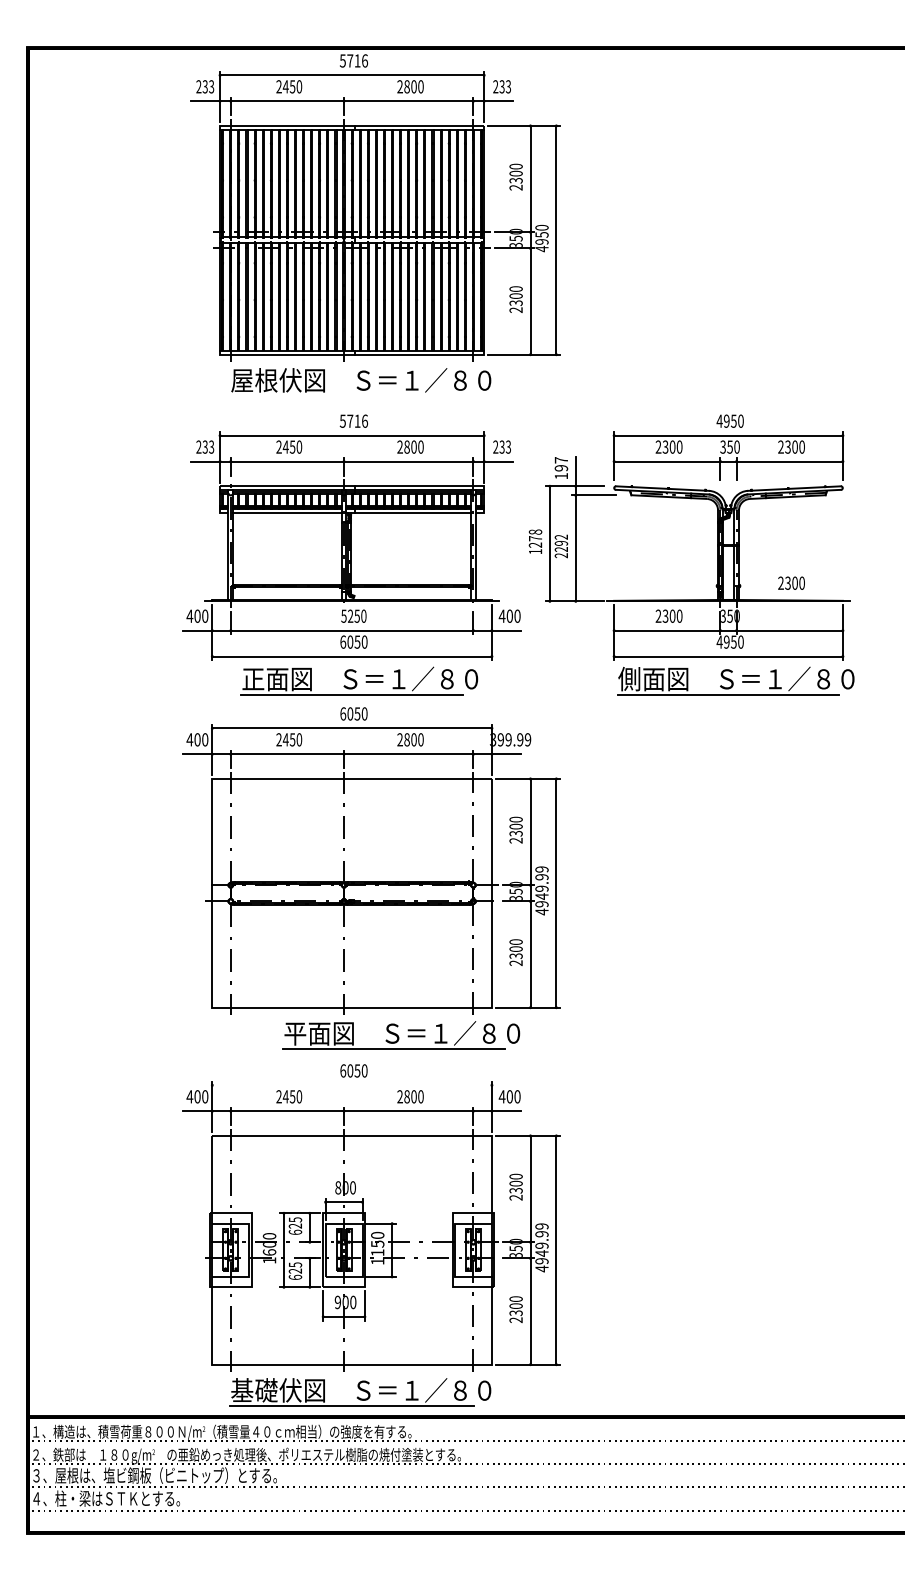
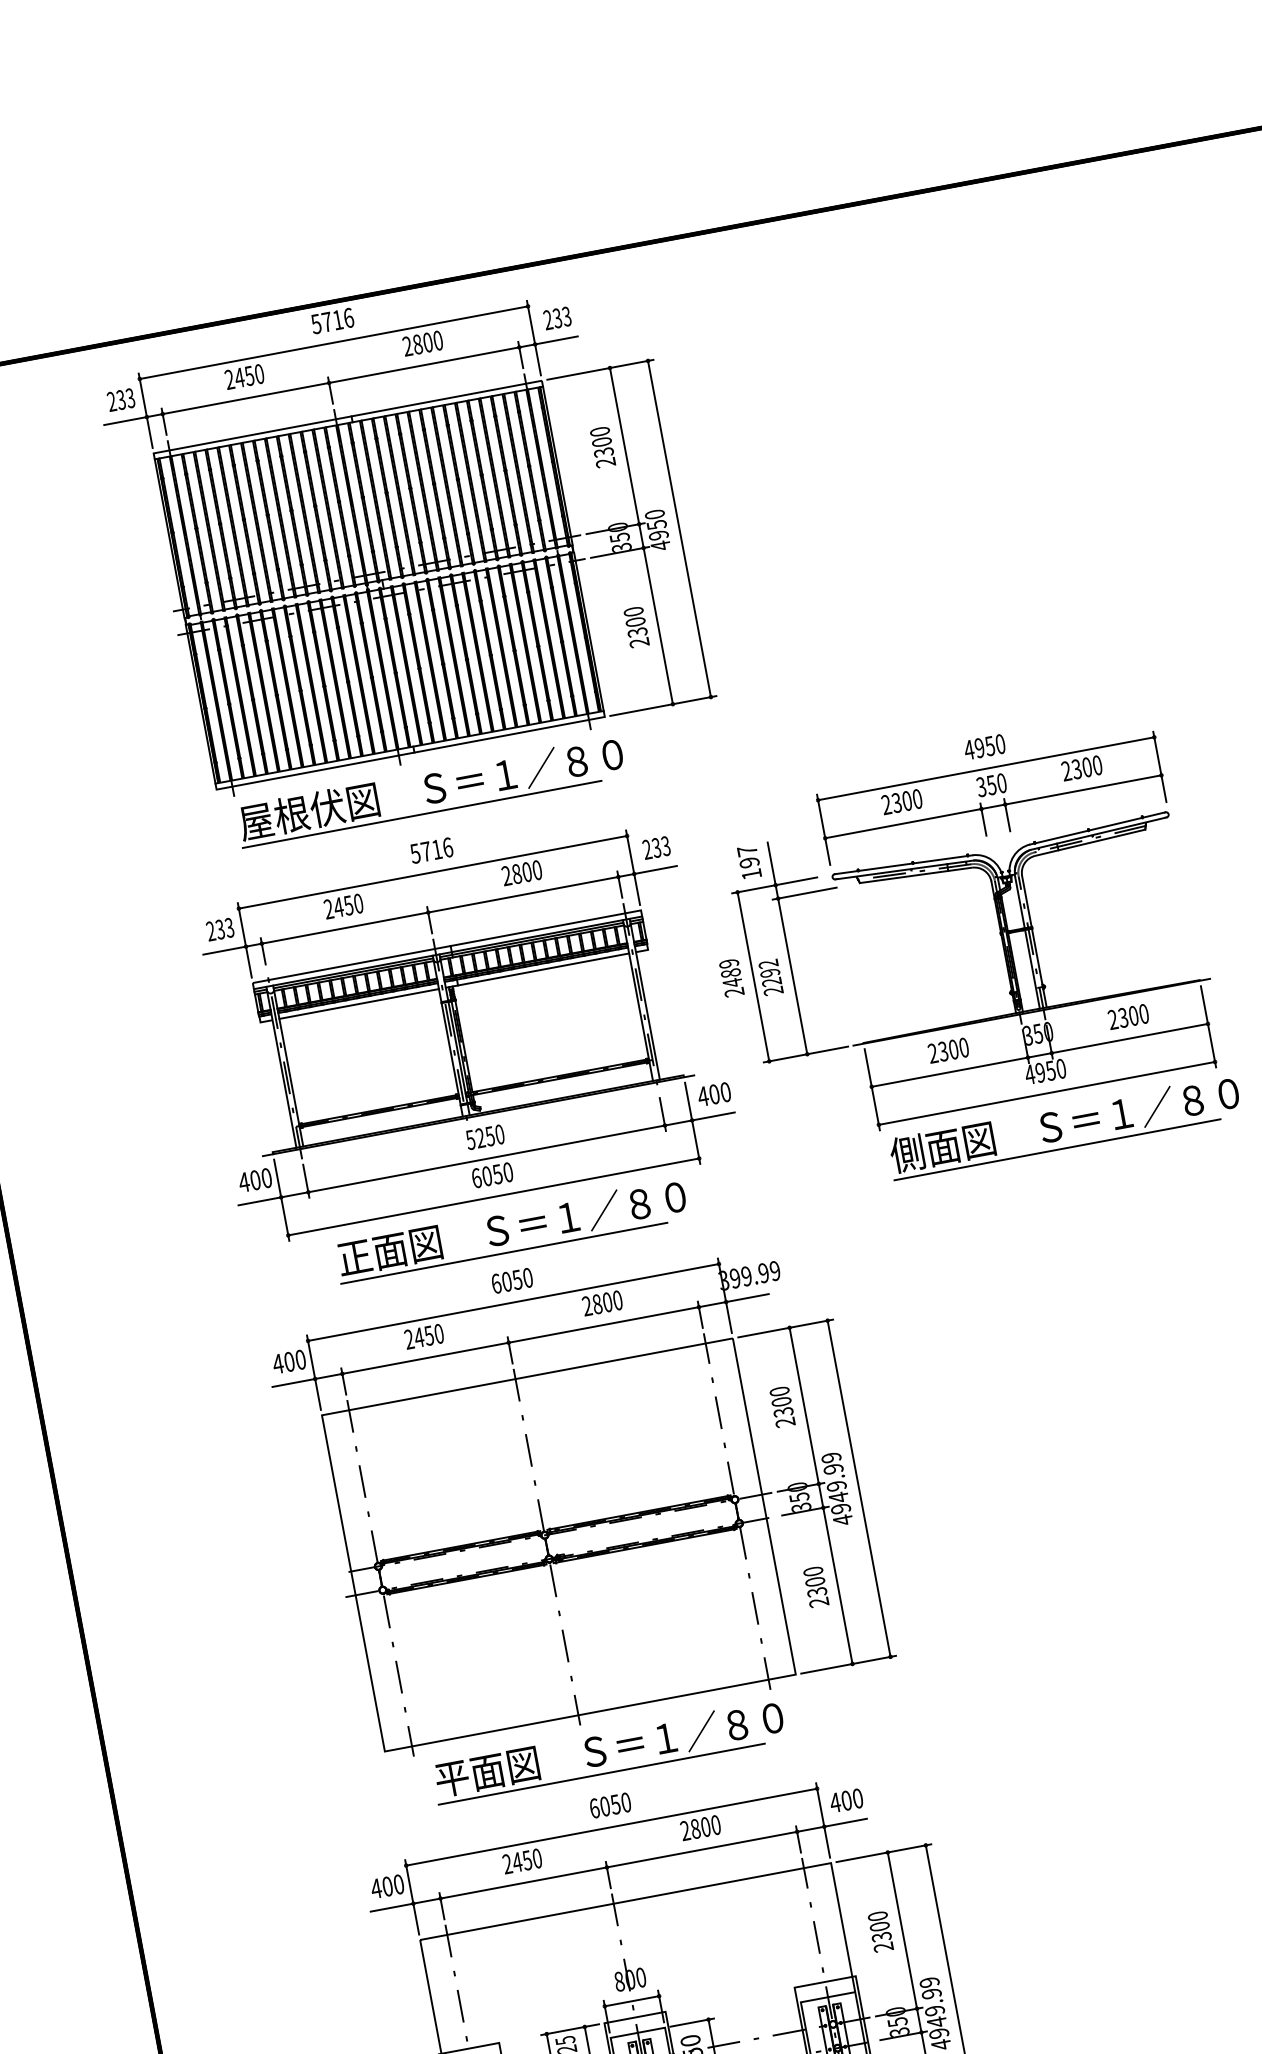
line: (352, 396) -> (422, 814), added
text: (535, 541) -> (731, 977), 1278 -> 2489
text: (791, 582) -> (1128, 1015), moved
part: (401, 1035) -> (608, 1751), moved
line: (351, 1085) -> (610, 1827), added

